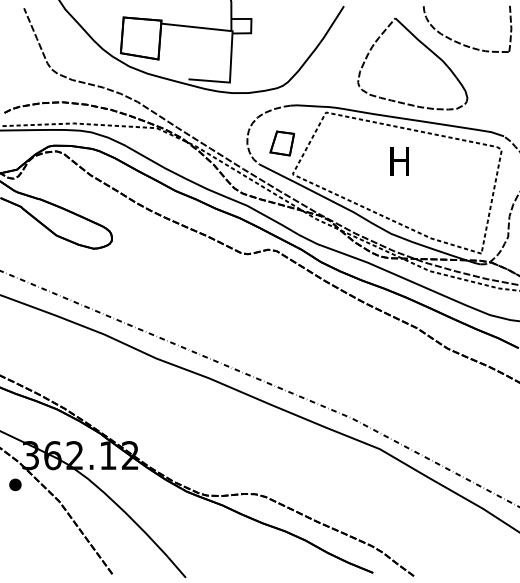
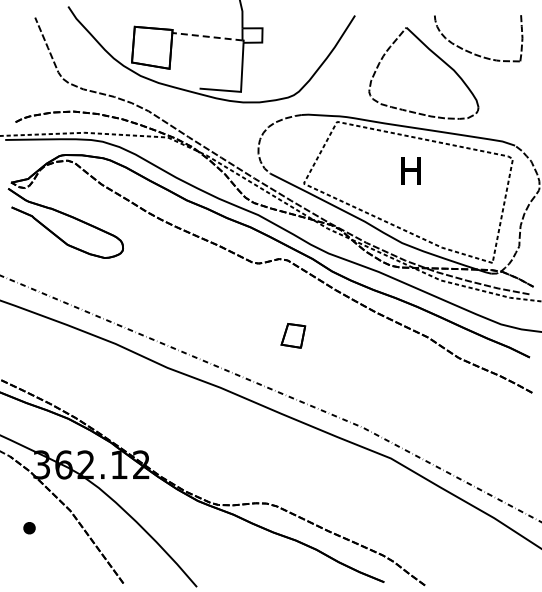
line: (195, 27) -> (206, 36), solid -> dashed
part: (282, 143) -> (293, 335), moved
part: (15, 485) -> (29, 528), moved

